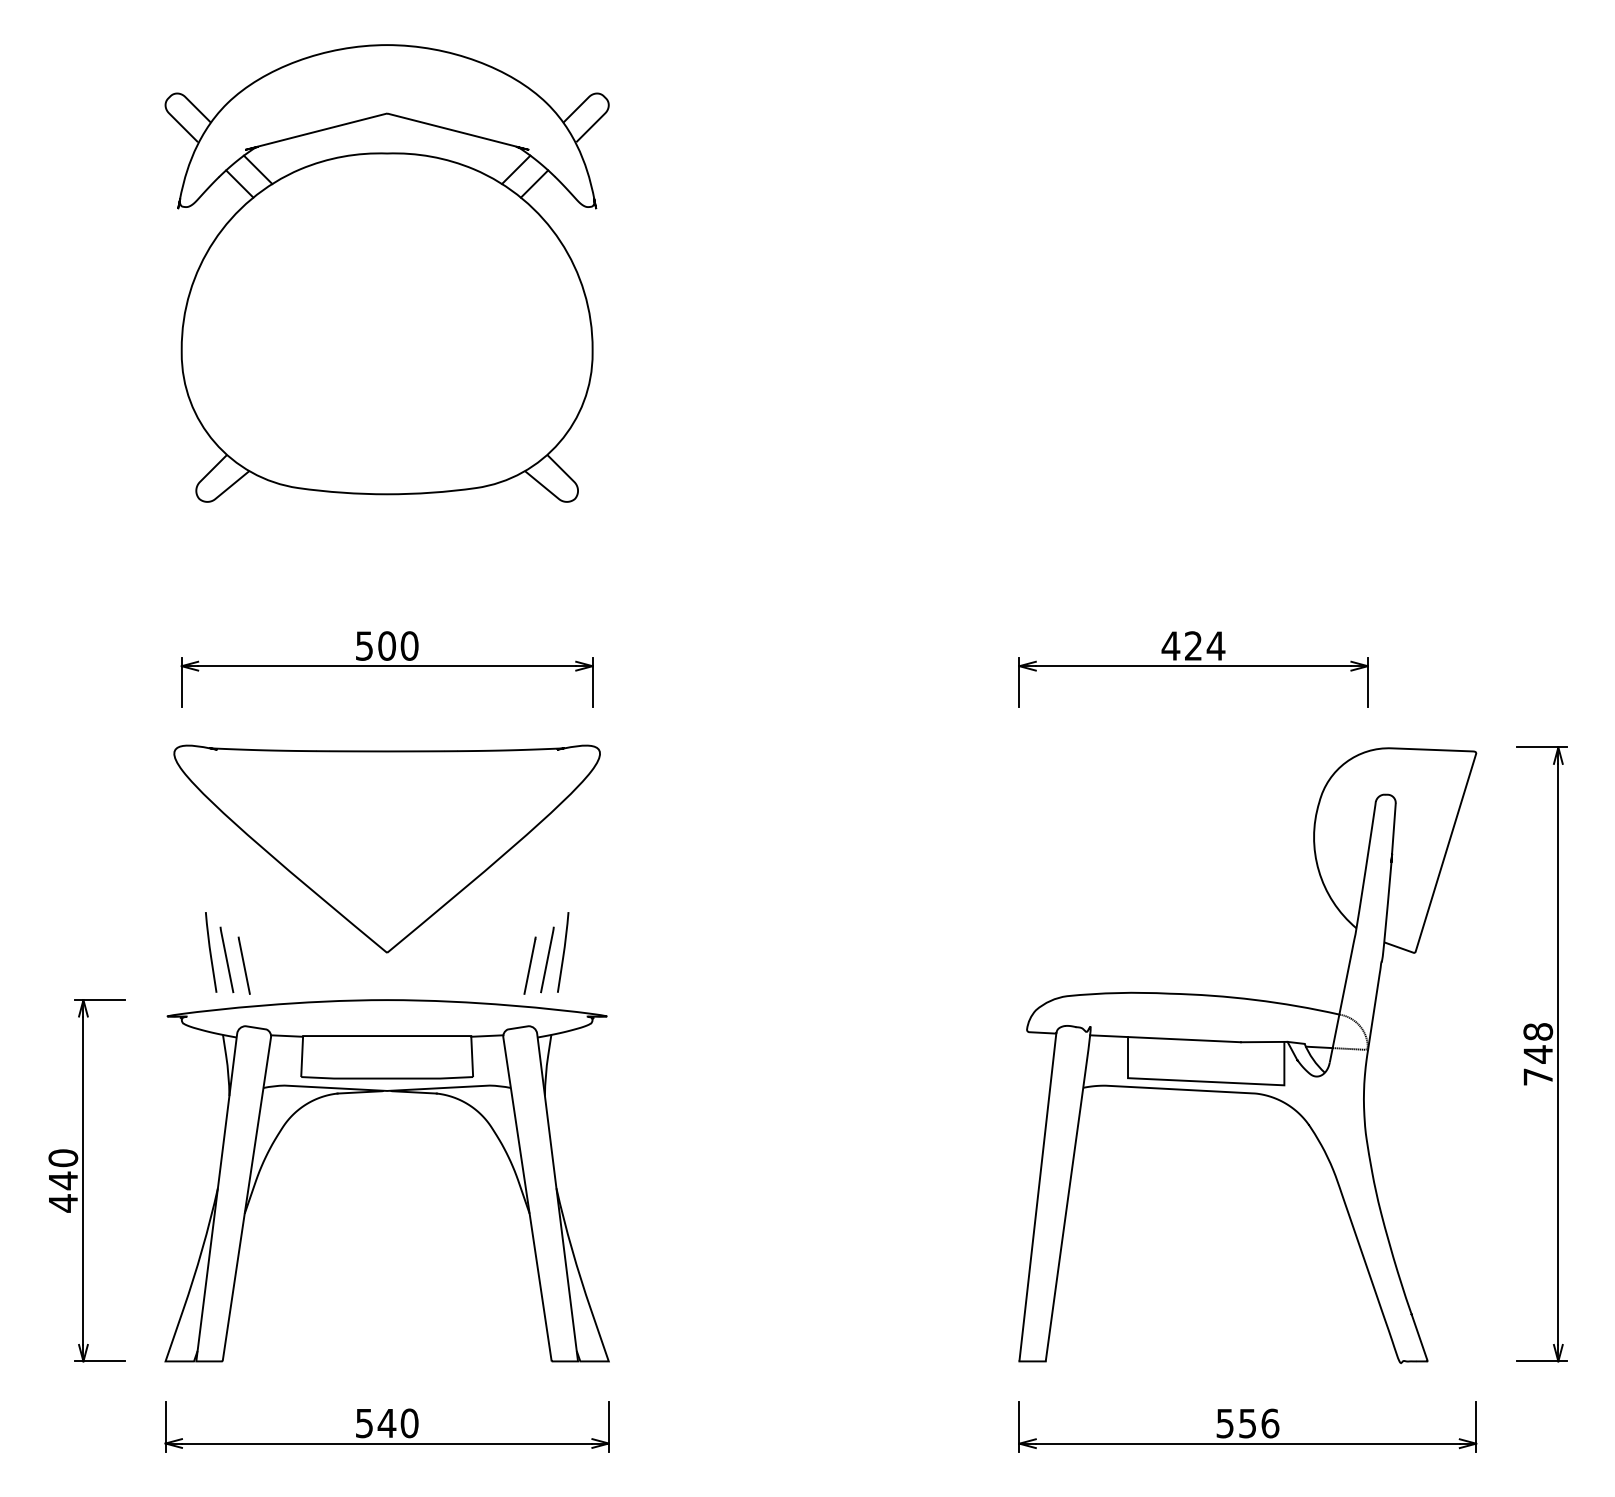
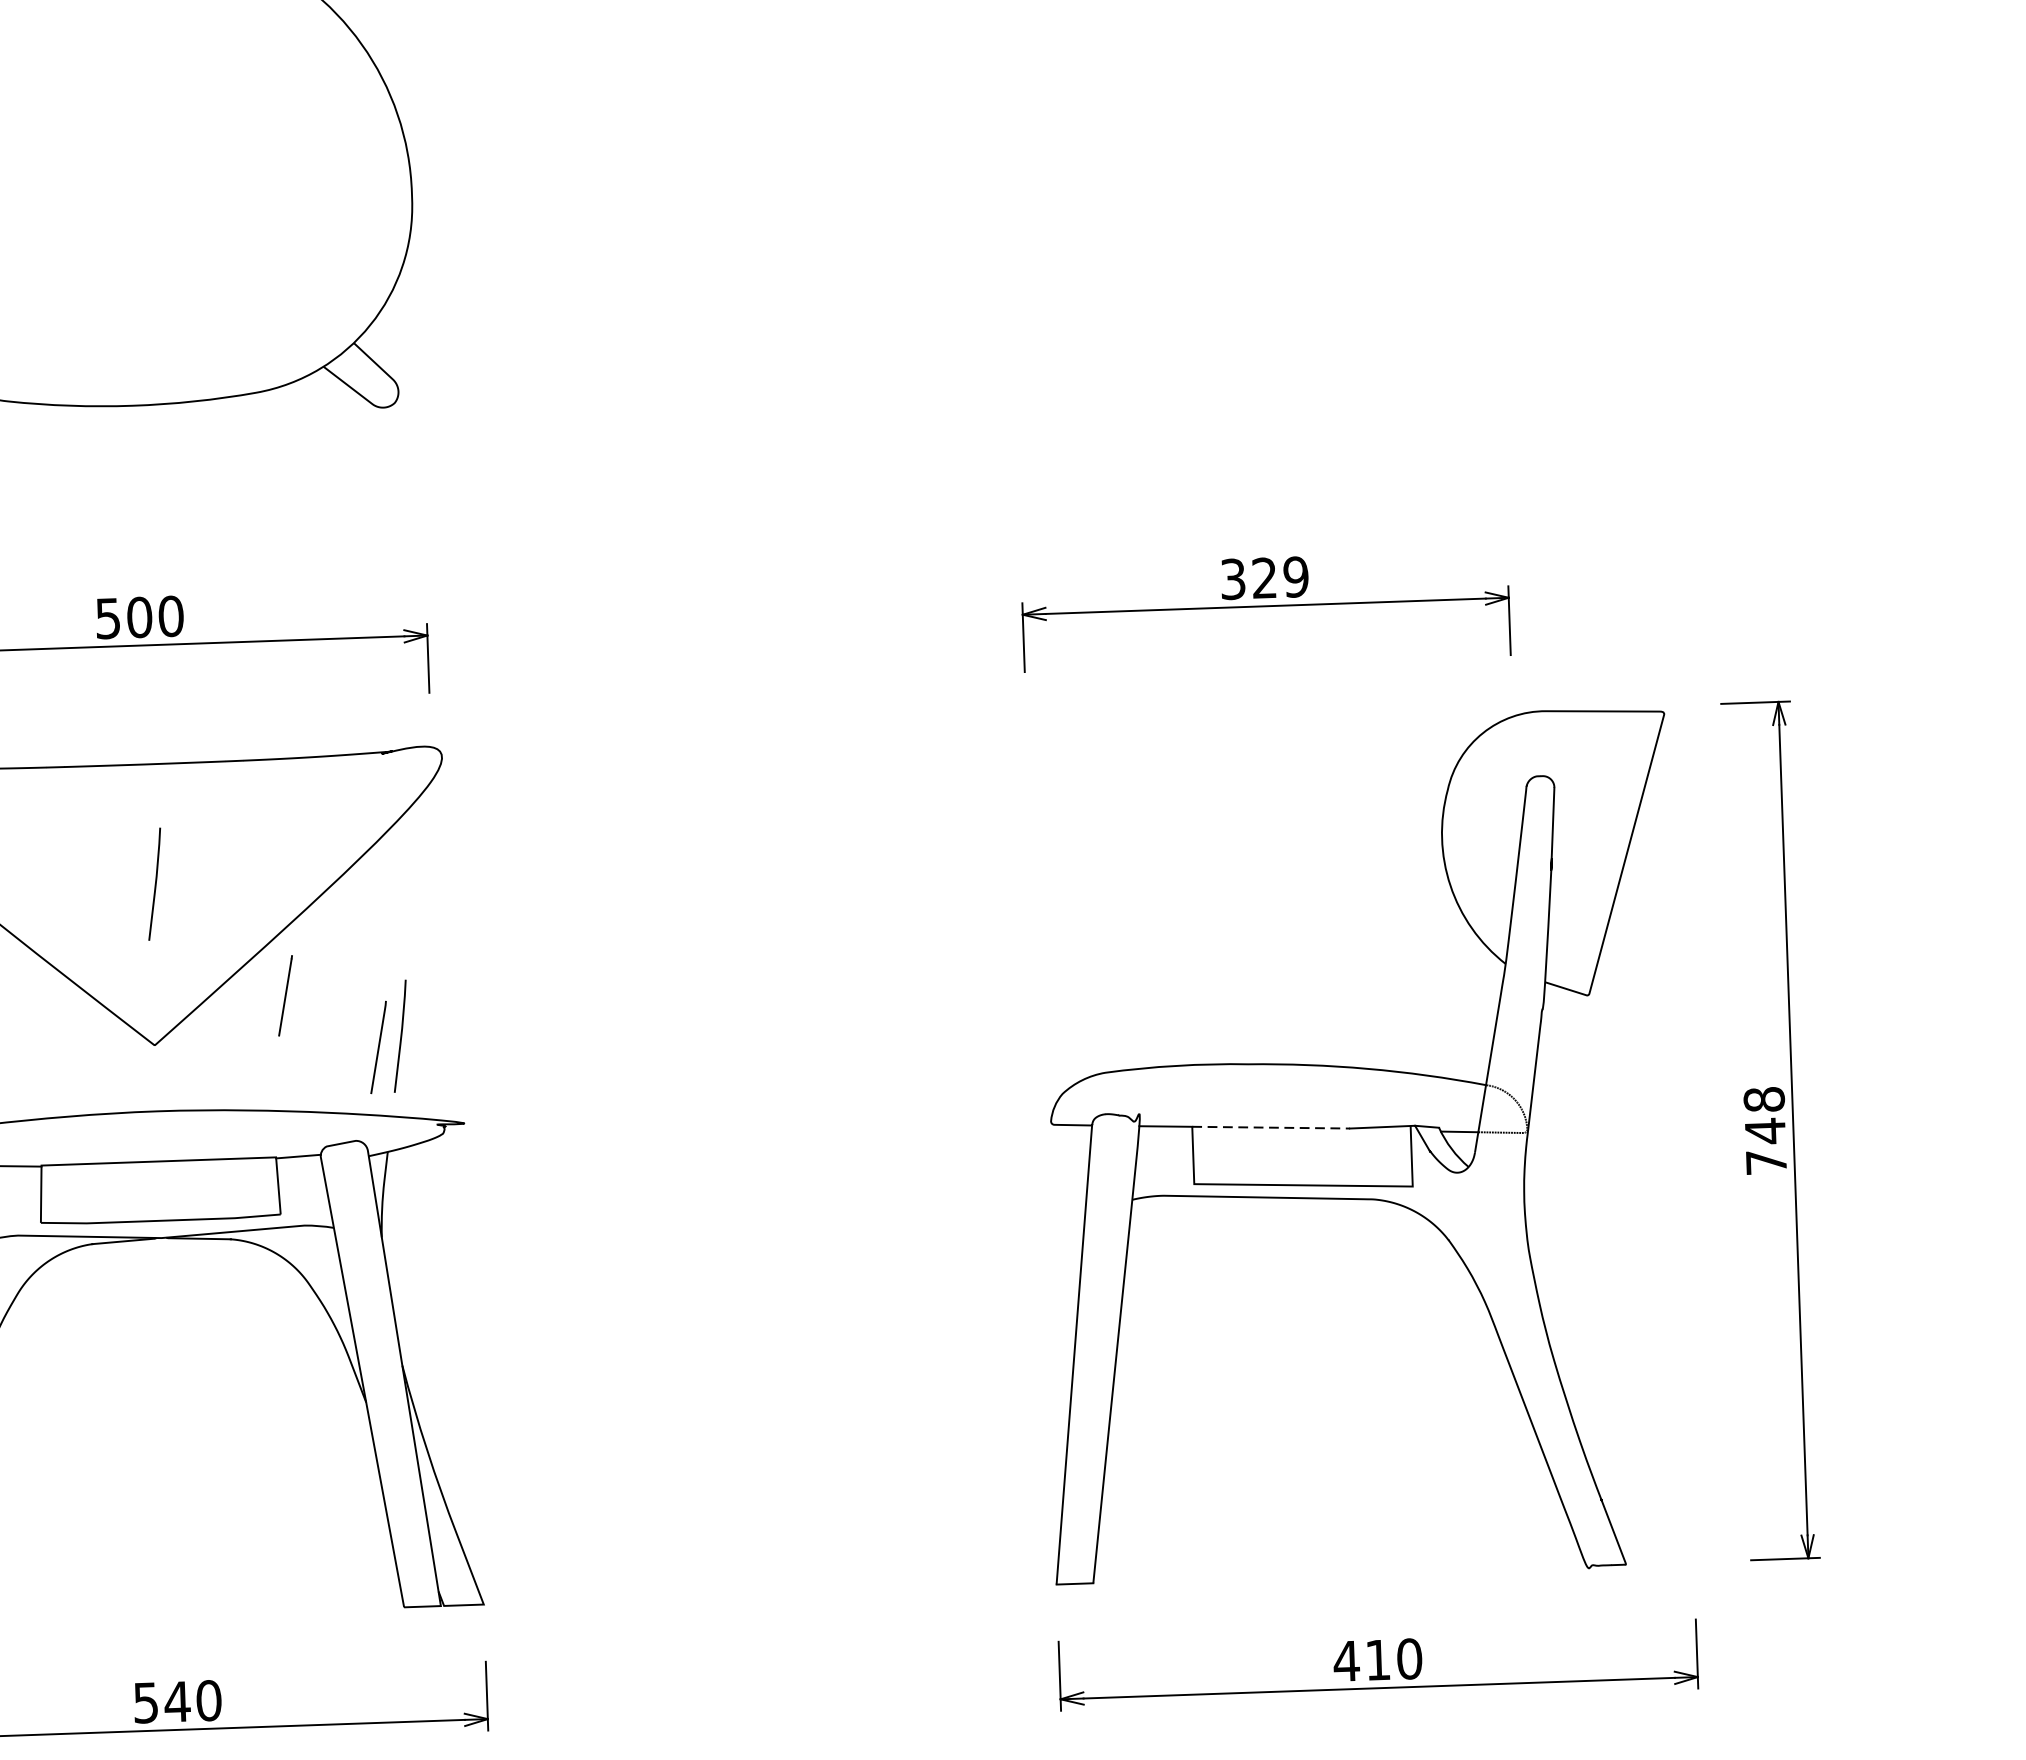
text: (1193, 645) -> (1264, 577), 424 -> 329
line: (391, 837) -> (155, 884), added
line: (529, 965) -> (284, 995), moved
line: (1184, 1039) -> (1271, 1127), solid -> dashed
text: (1247, 1423) -> (1377, 1660), 556 -> 410

